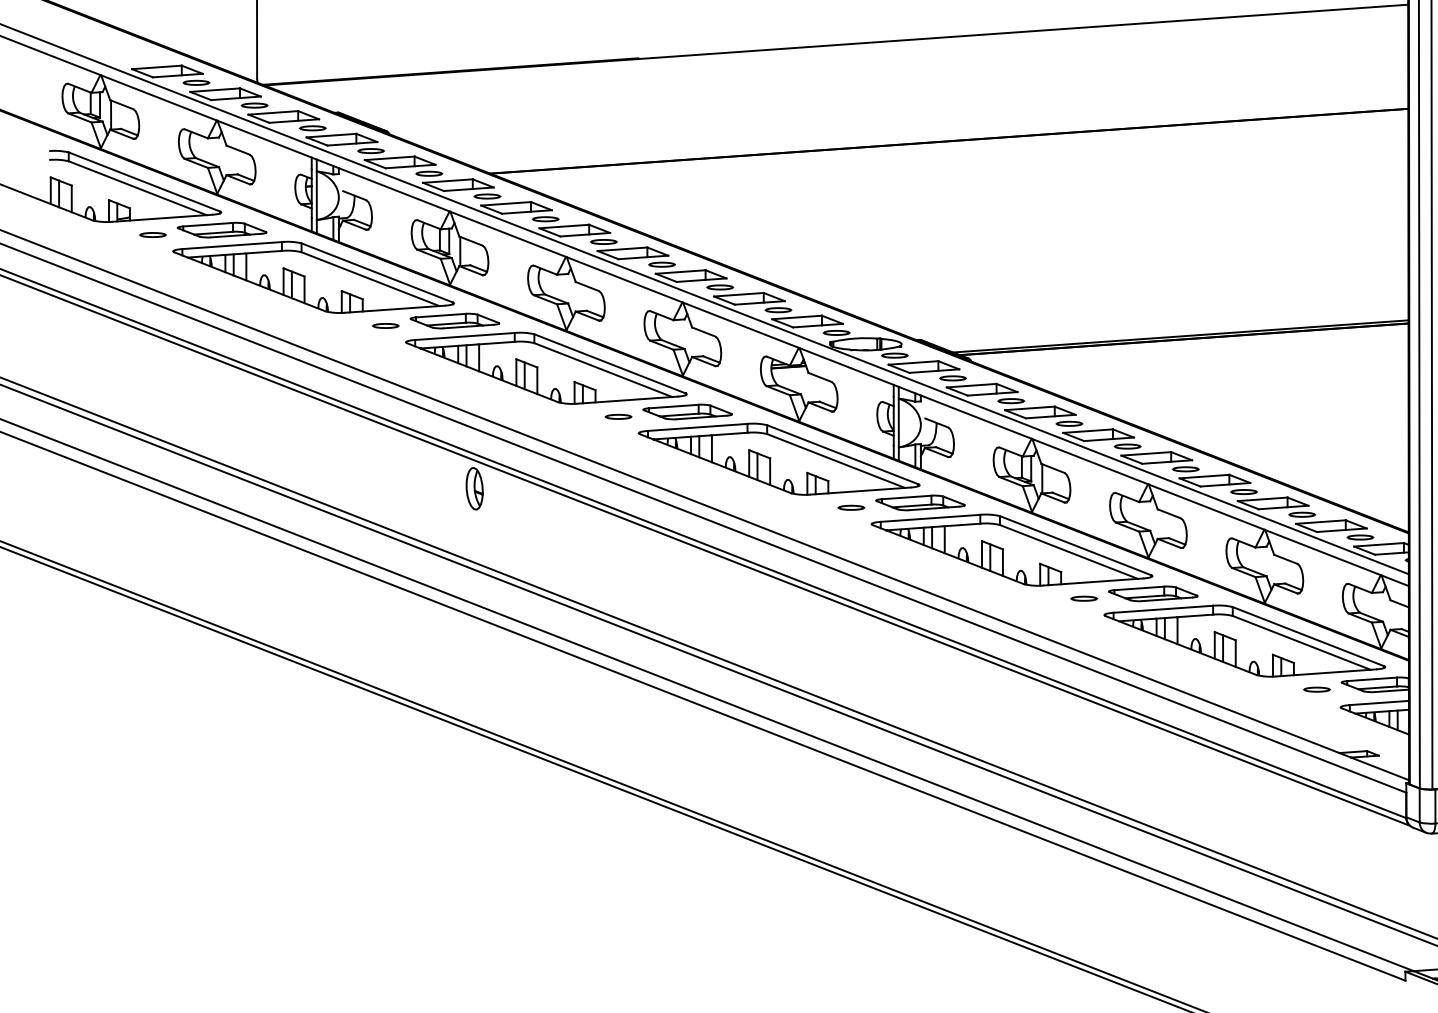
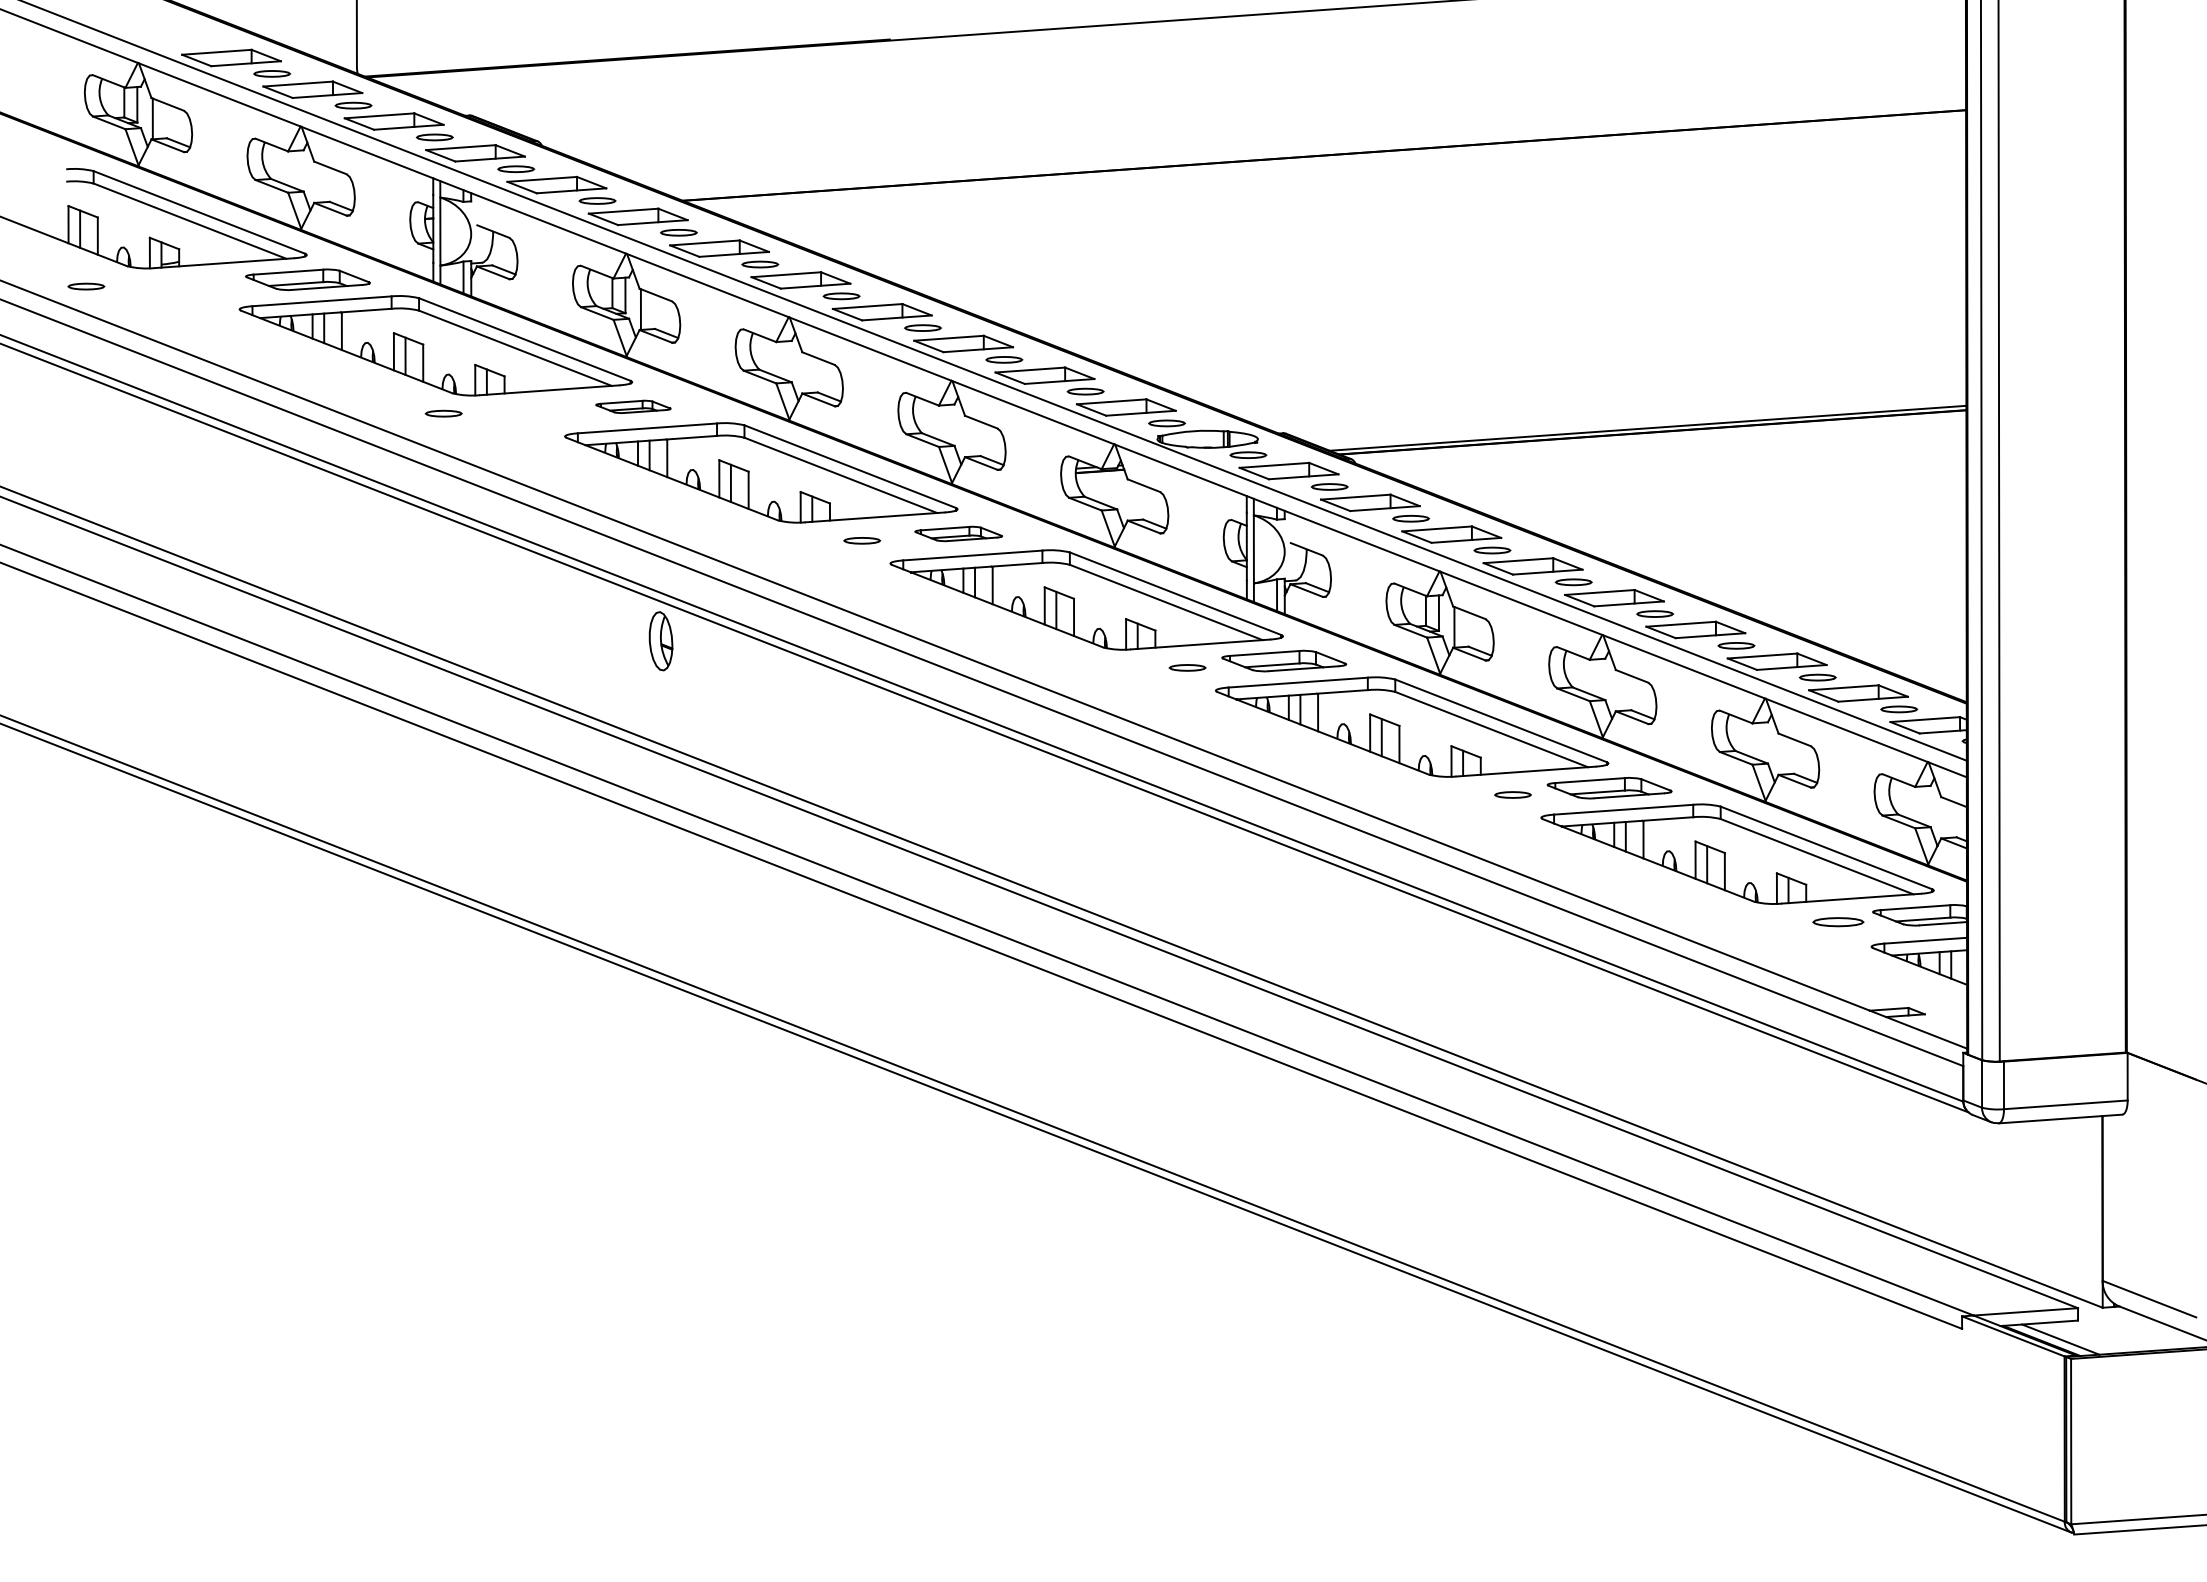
part: (153, 234) -> (86, 286), moved
part: (454, 320) -> (633, 406), size x0.6
part: (385, 325) -> (443, 413), moved
part: (687, 411) -> (958, 533), size x0.7
part: (1317, 689) -> (1838, 921), size x1.4

